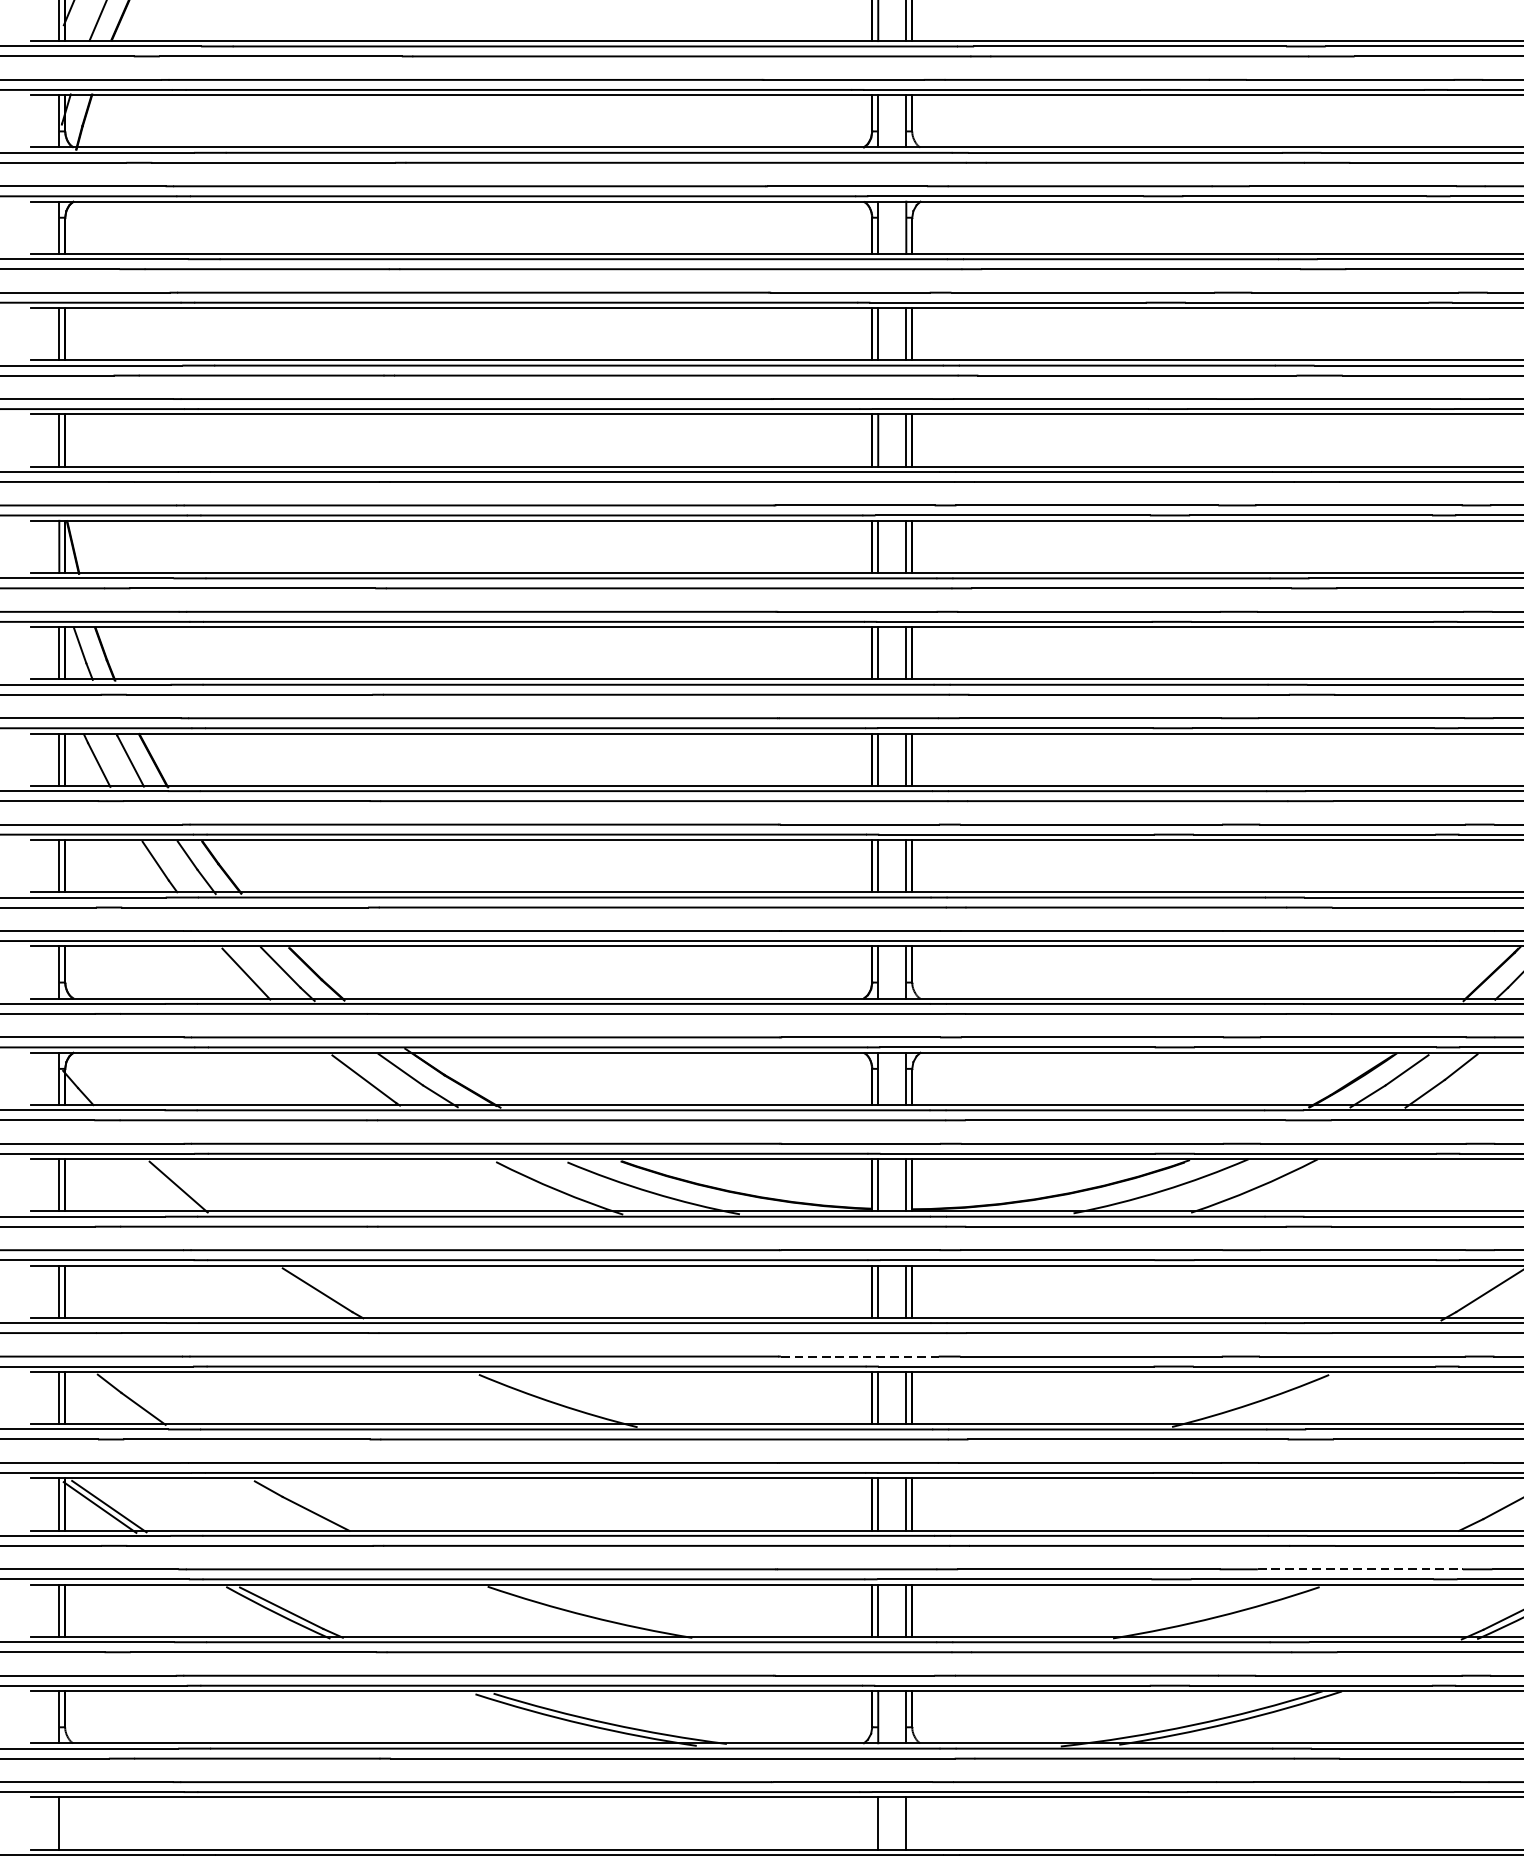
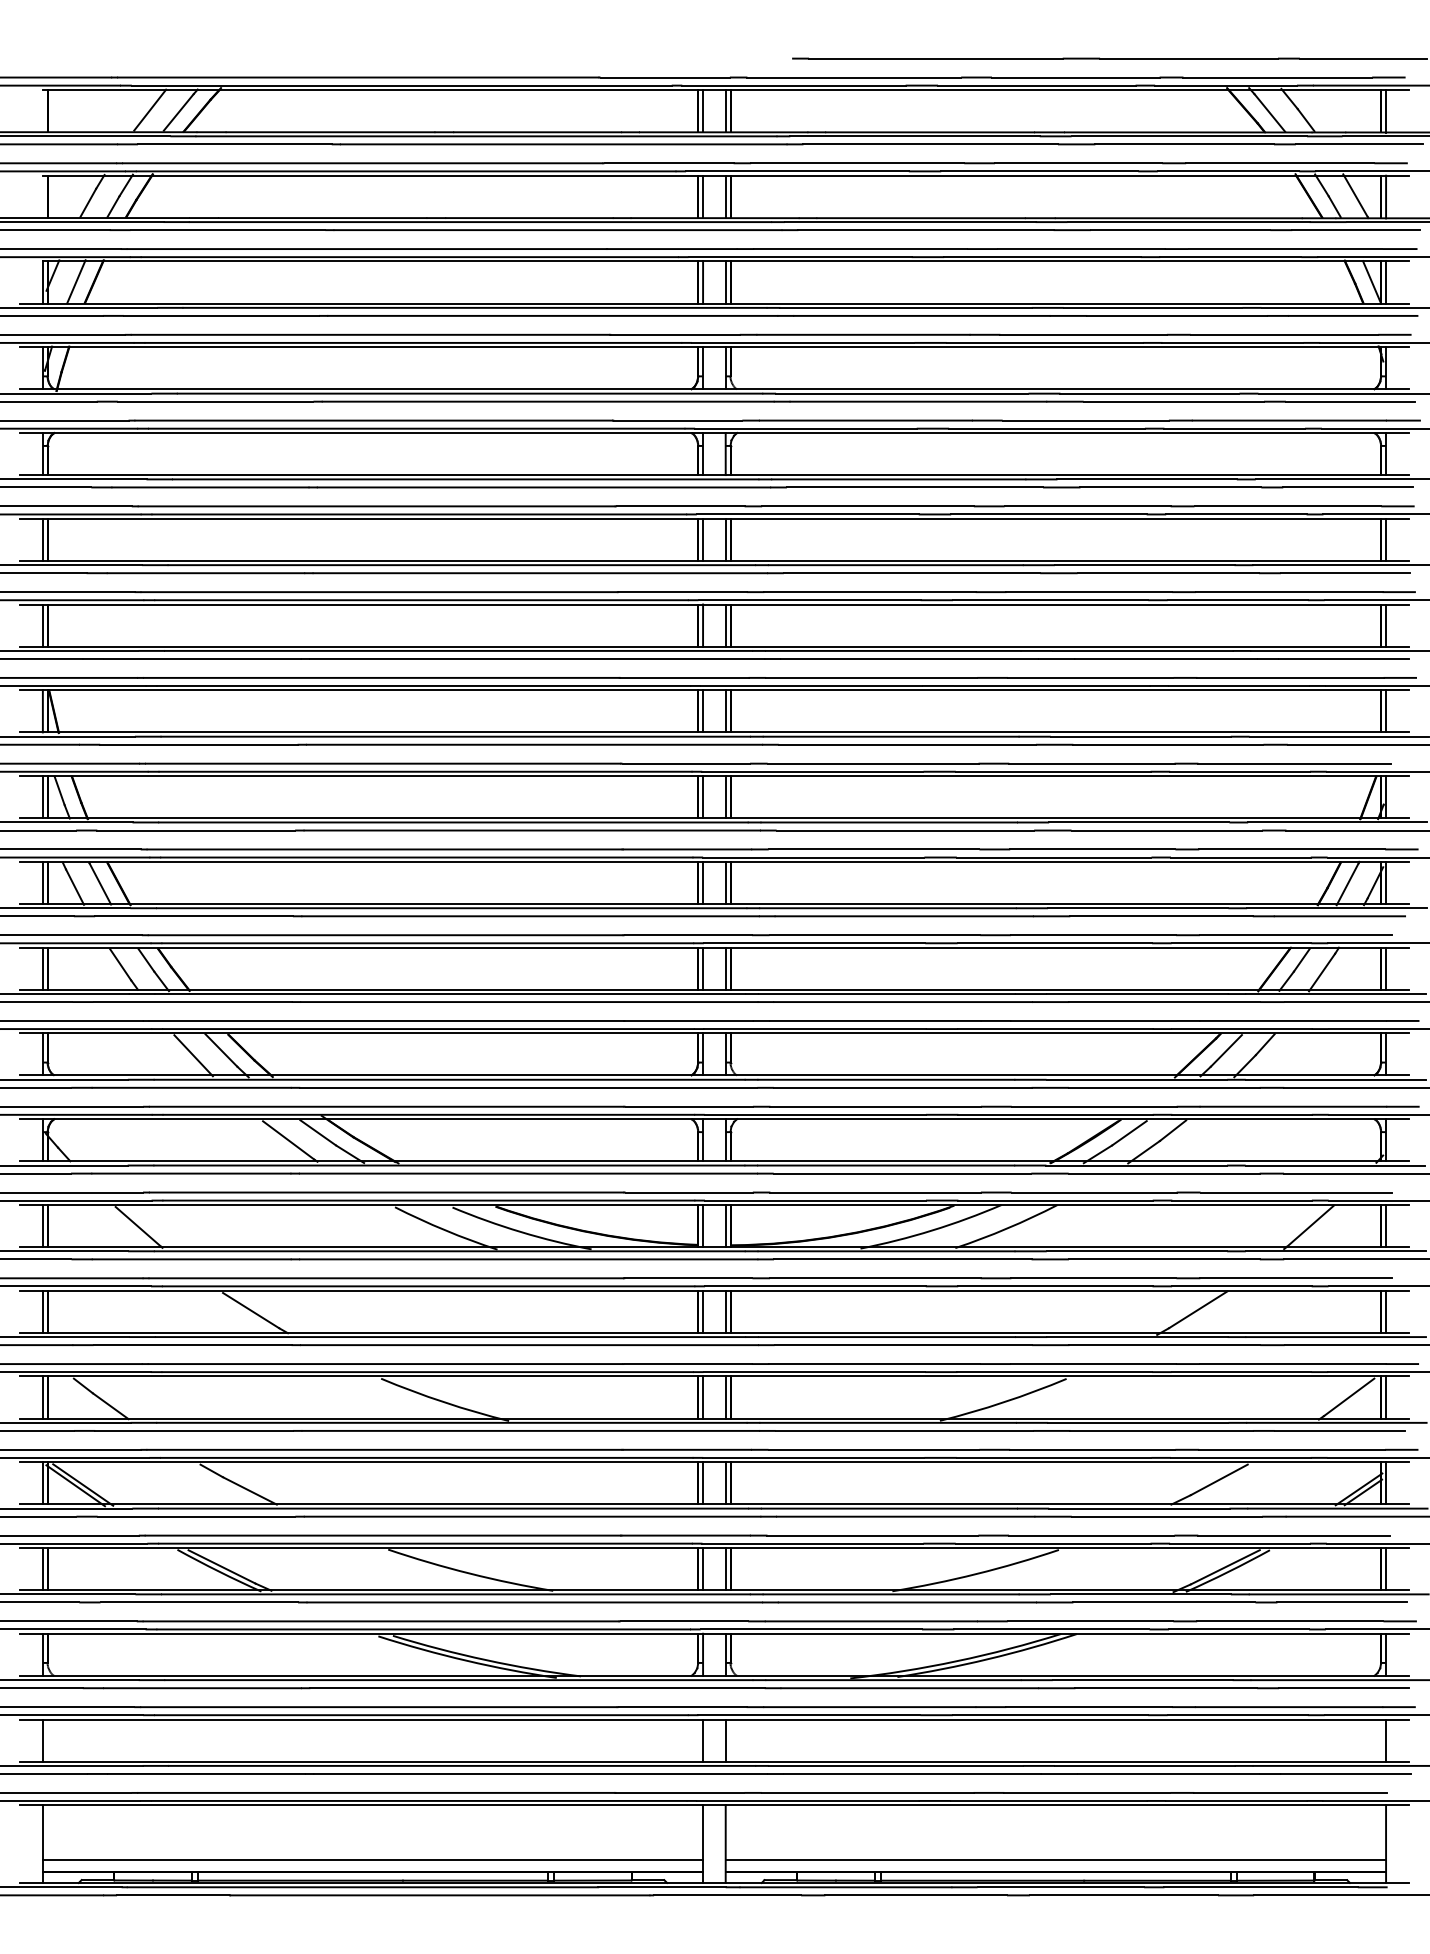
line: (860, 1357) -> (688, 1364), dashed -> solid
line: (1360, 1569) -> (1091, 1535), dashed -> solid

